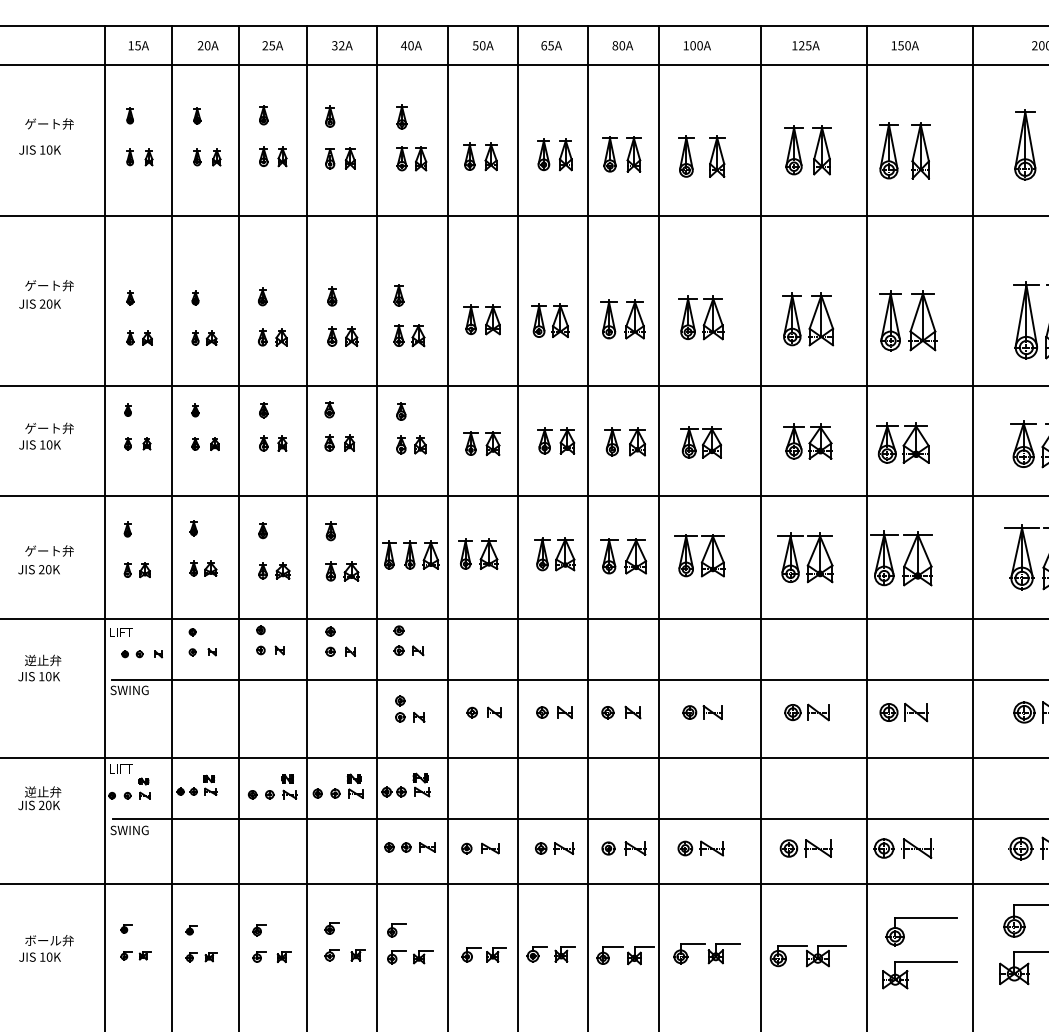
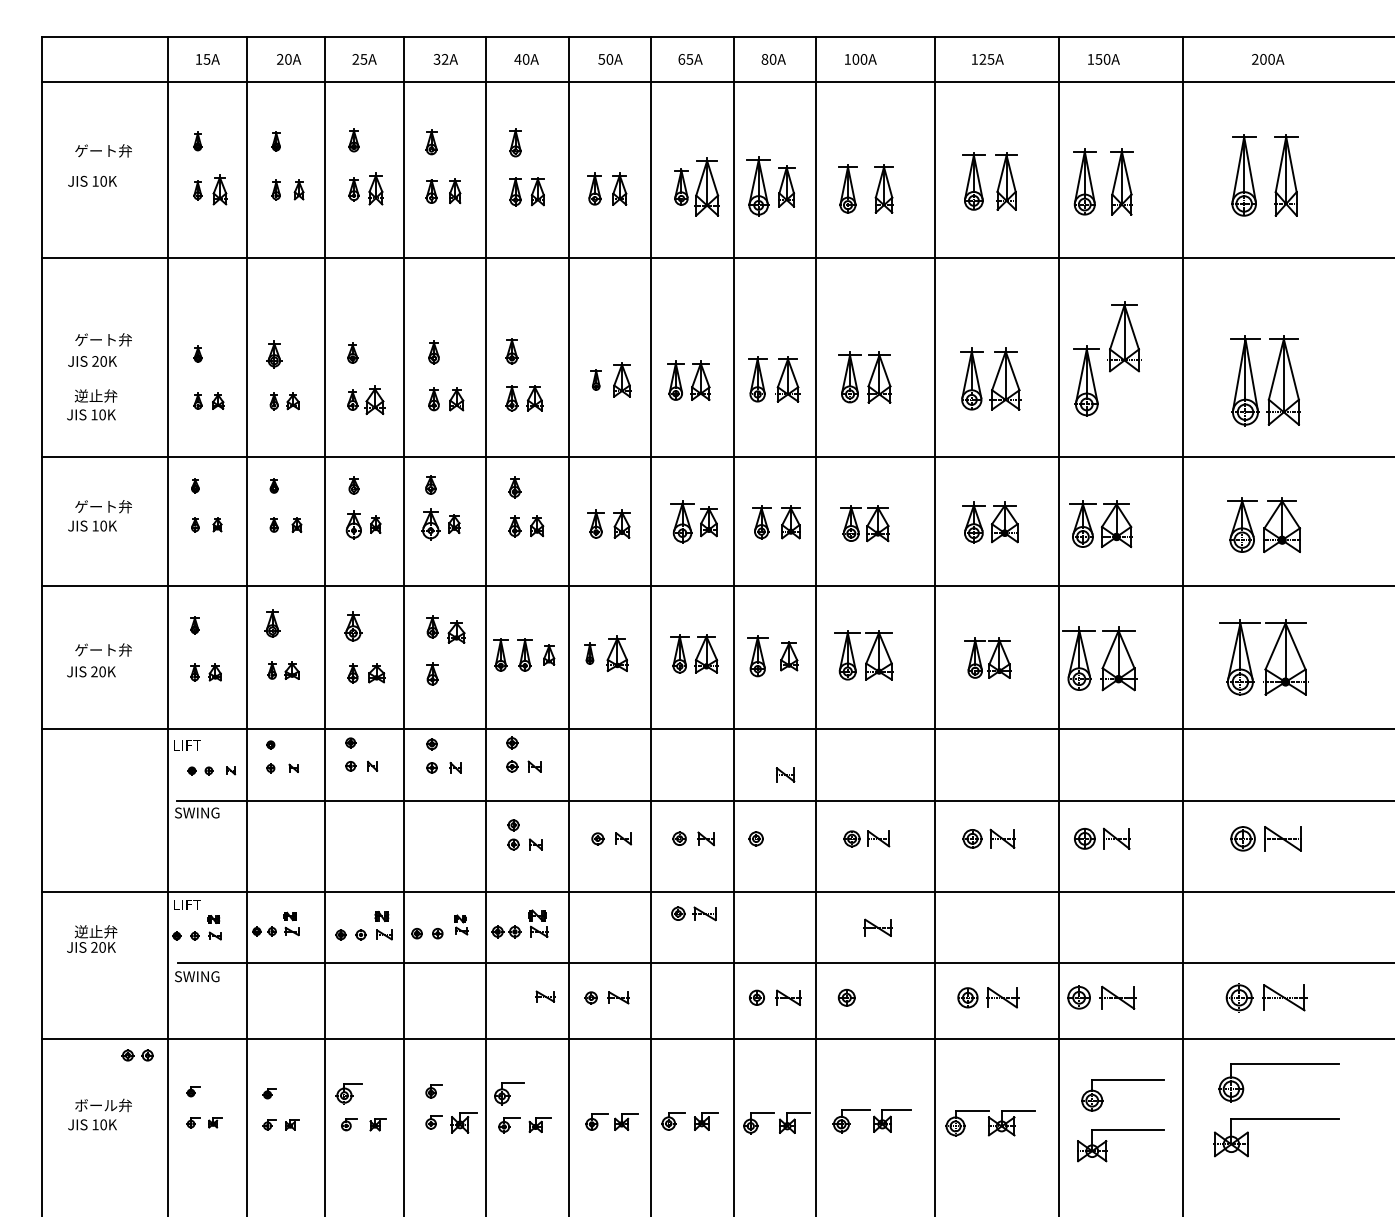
part: (565, 154) -> (706, 186), size x1.6
part: (609, 154) -> (758, 186), size x1.4
part: (148, 157) -> (219, 190), size x1.6
part: (282, 157) -> (375, 189), size x1.4
part: (194, 298) -> (273, 354), size x1.6
part: (470, 319) -> (595, 379), size x0.6
part: (922, 320) -> (1124, 336), moved
part: (281, 336) -> (374, 399), size x1.4
part: (543, 441) -> (681, 521), size x1.4
part: (329, 442) -> (430, 523), size x1.6
part: (263, 443) -> (353, 524), size x1.6
part: (193, 528) -> (271, 623), size x1.6
part: (262, 530) -> (352, 625), size x1.6
part: (465, 553) -> (589, 653), size x0.6
part: (430, 554) -> (548, 654), size x0.6
part: (635, 556) -> (788, 656), size x0.7
part: (805, 557) -> (987, 657), size x0.7
part: (351, 571) -> (456, 631), moved
text: (40, 667) -> (92, 404), moved
part: (632, 712) -> (785, 774), moved
part: (355, 785) -> (461, 924), size x0.7
part: (397, 847) -> (137, 1055), moved
part: (554, 848) -> (693, 913), moved
part: (711, 848) -> (877, 927), moved
part: (259, 930) -> (349, 1093), size x1.6
part: (396, 931) -> (509, 1094), size x1.4
part: (358, 955) -> (464, 1122), size x1.6

